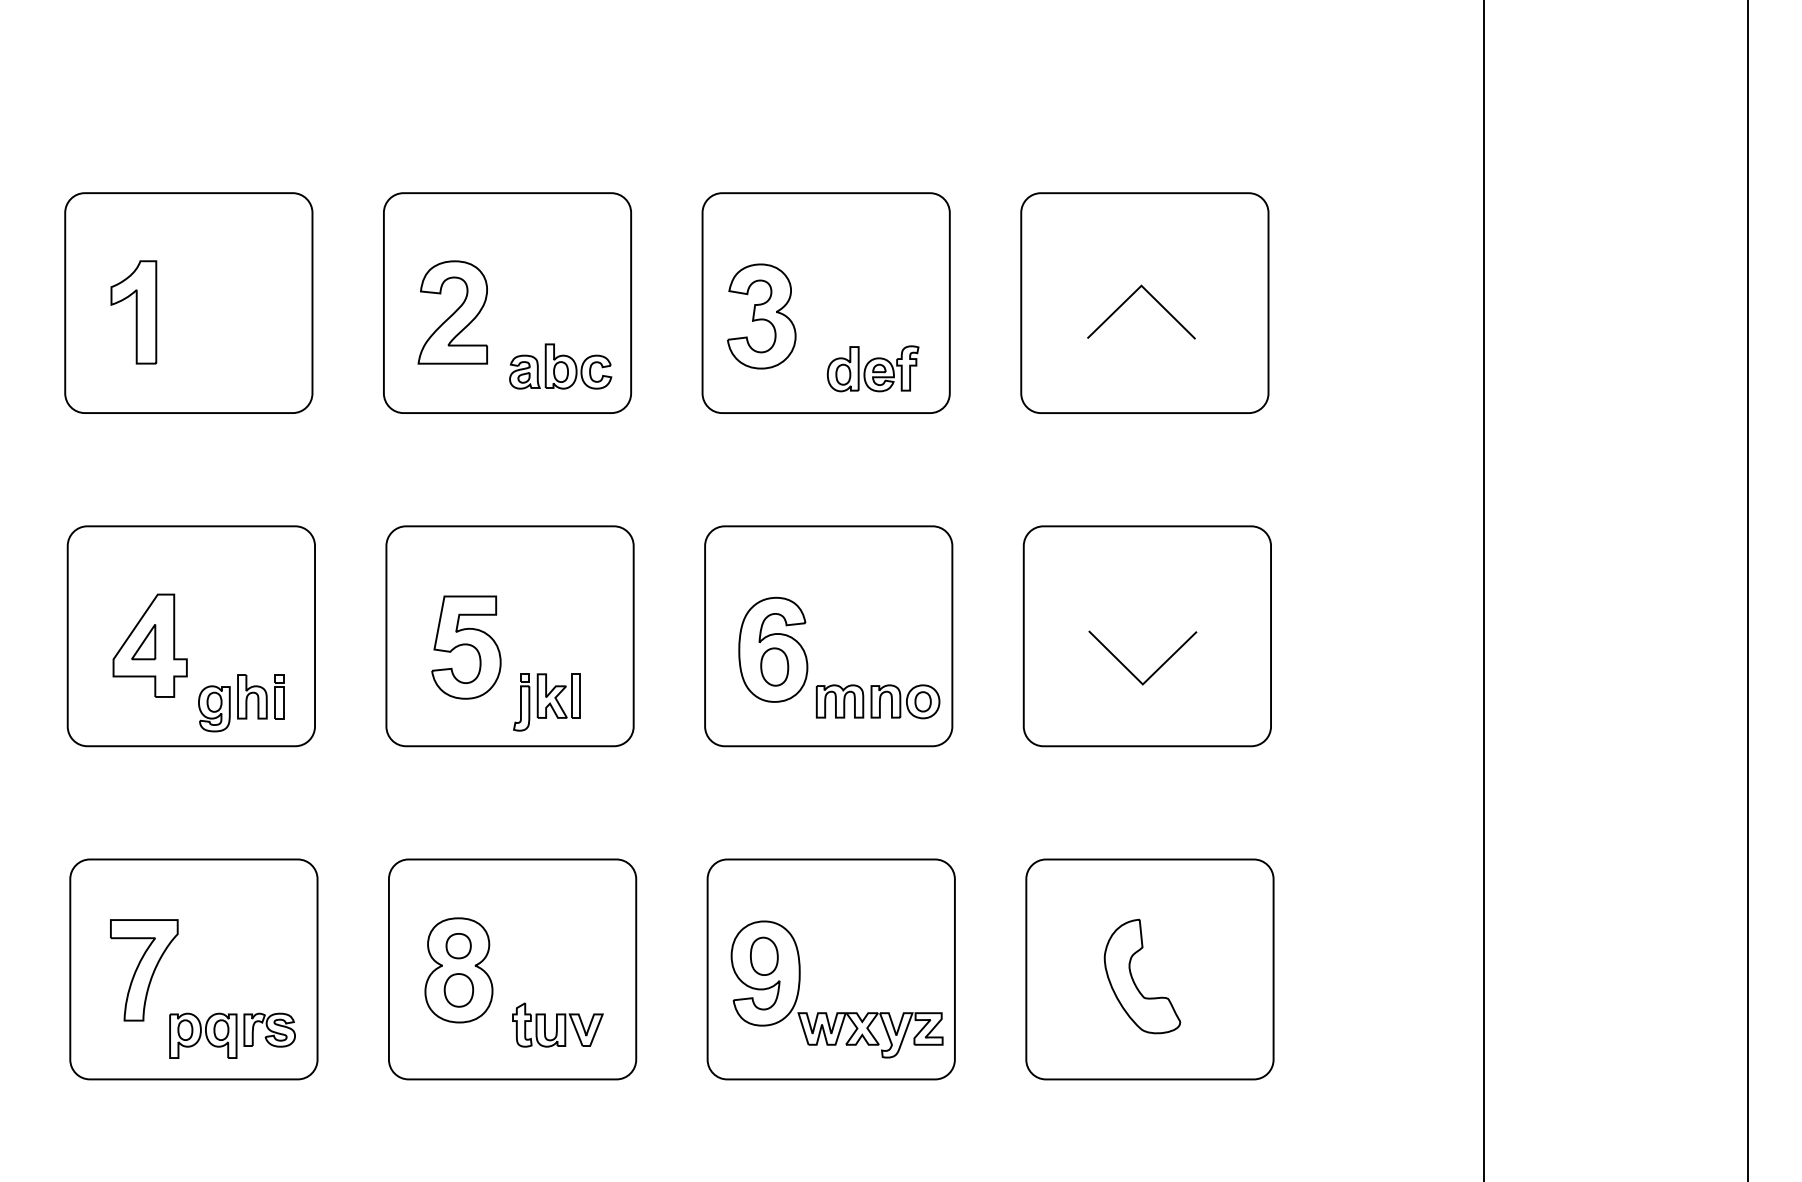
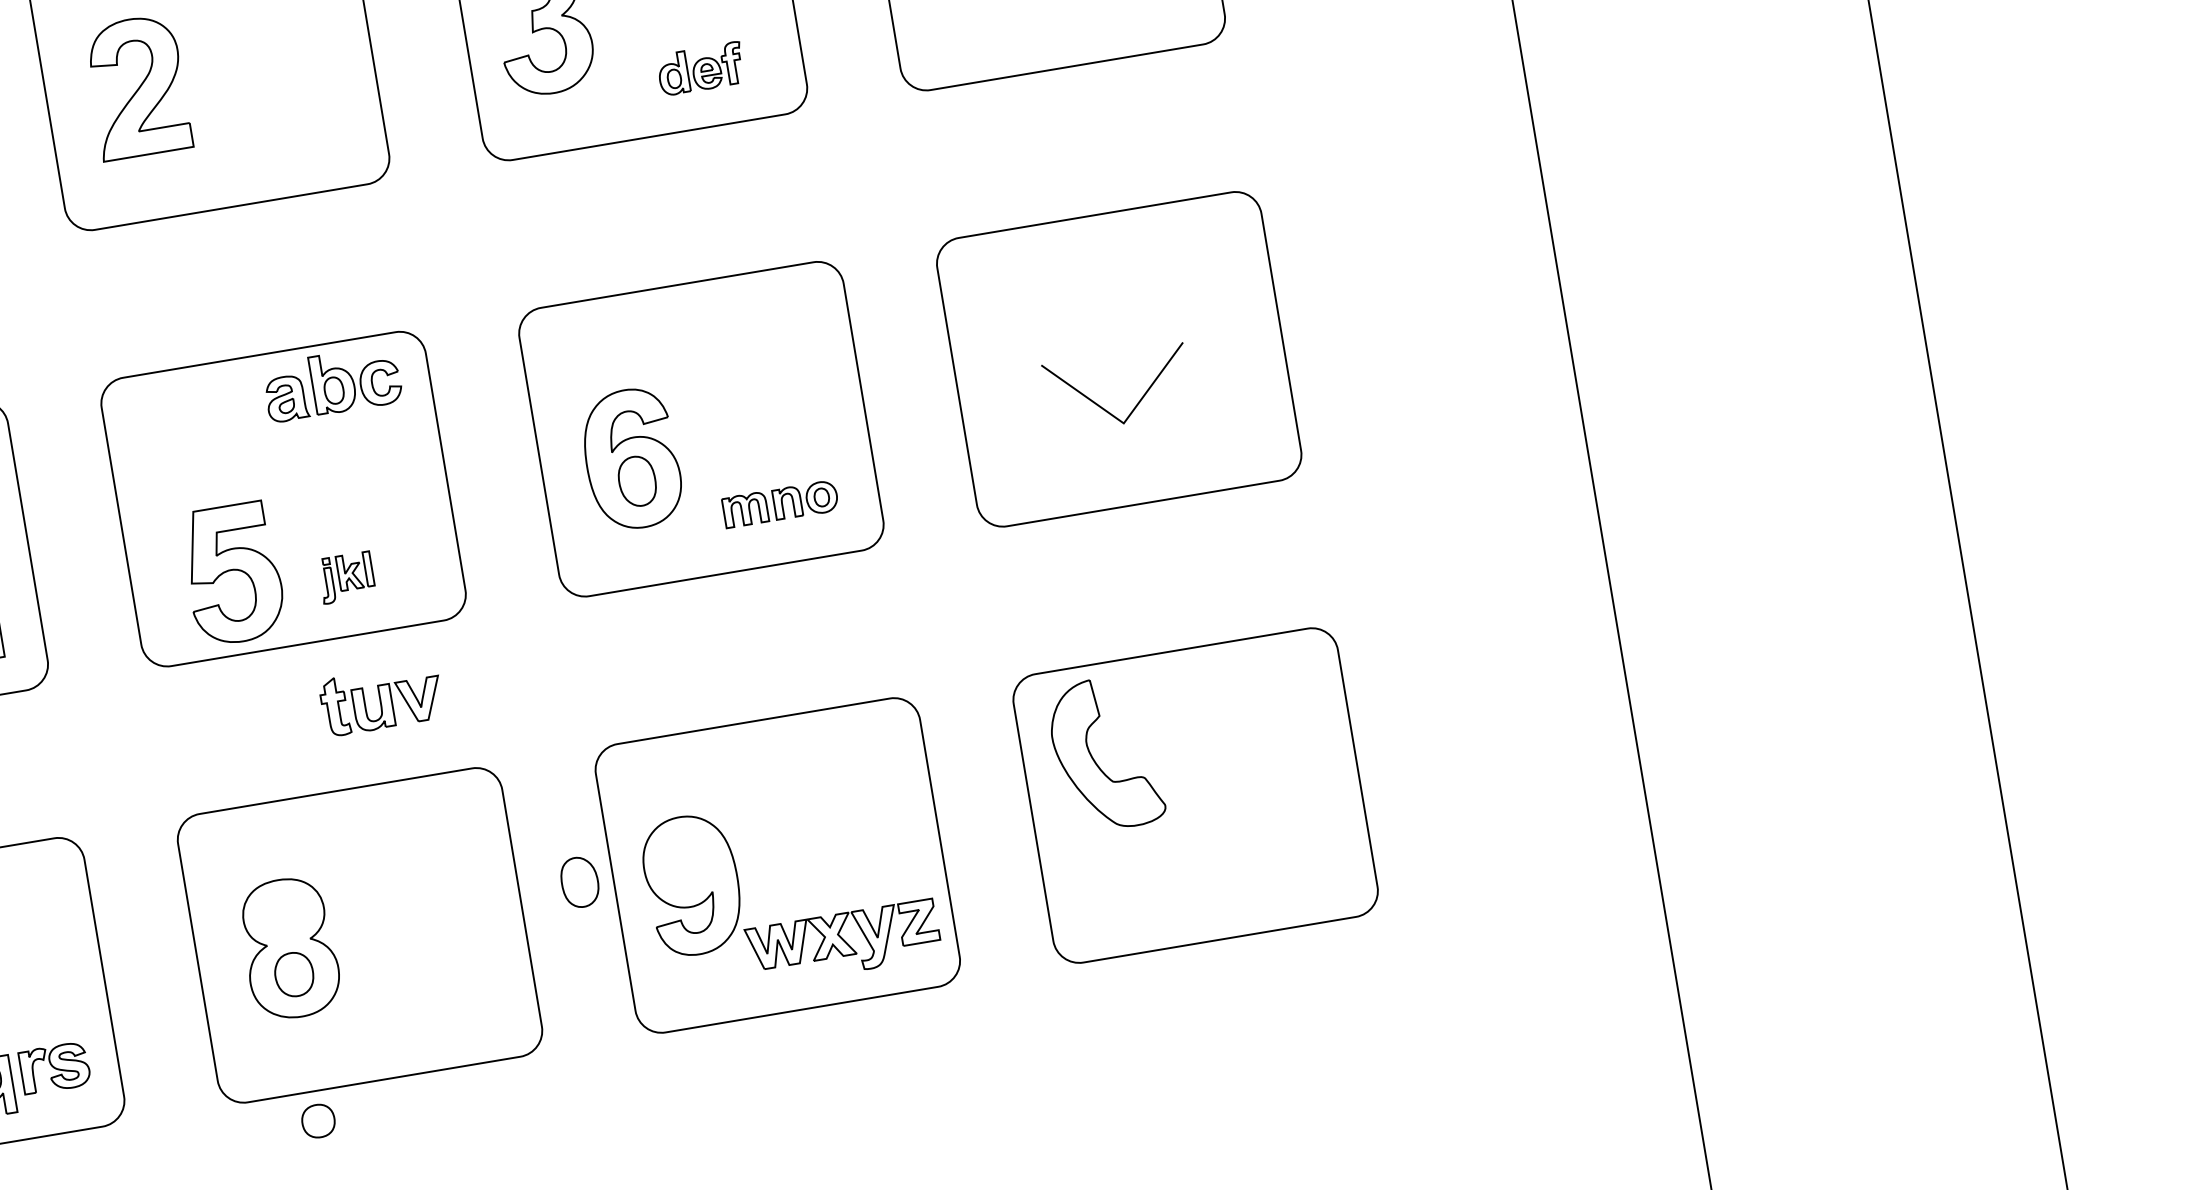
part: (560, 366) -> (332, 383), moved
part: (872, 368) -> (700, 68), size x0.7
part: (466, 647) -> (233, 573), moved
part: (877, 701) -> (779, 504), size x0.7
part: (546, 702) -> (345, 577), size x0.6
part: (458, 946) -> (318, 1121), moved
part: (764, 955) -> (579, 881), moved
part: (1134, 980) -> (1096, 761), moved
part: (557, 1024) -> (380, 698), moved

